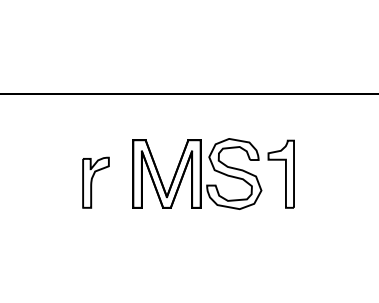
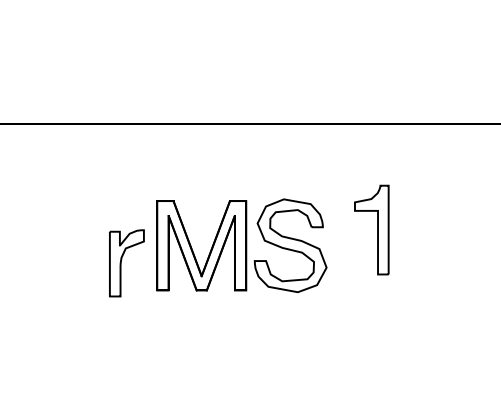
part: (197, 173) -> (241, 245), moved
part: (95, 182) -> (126, 263), moved

